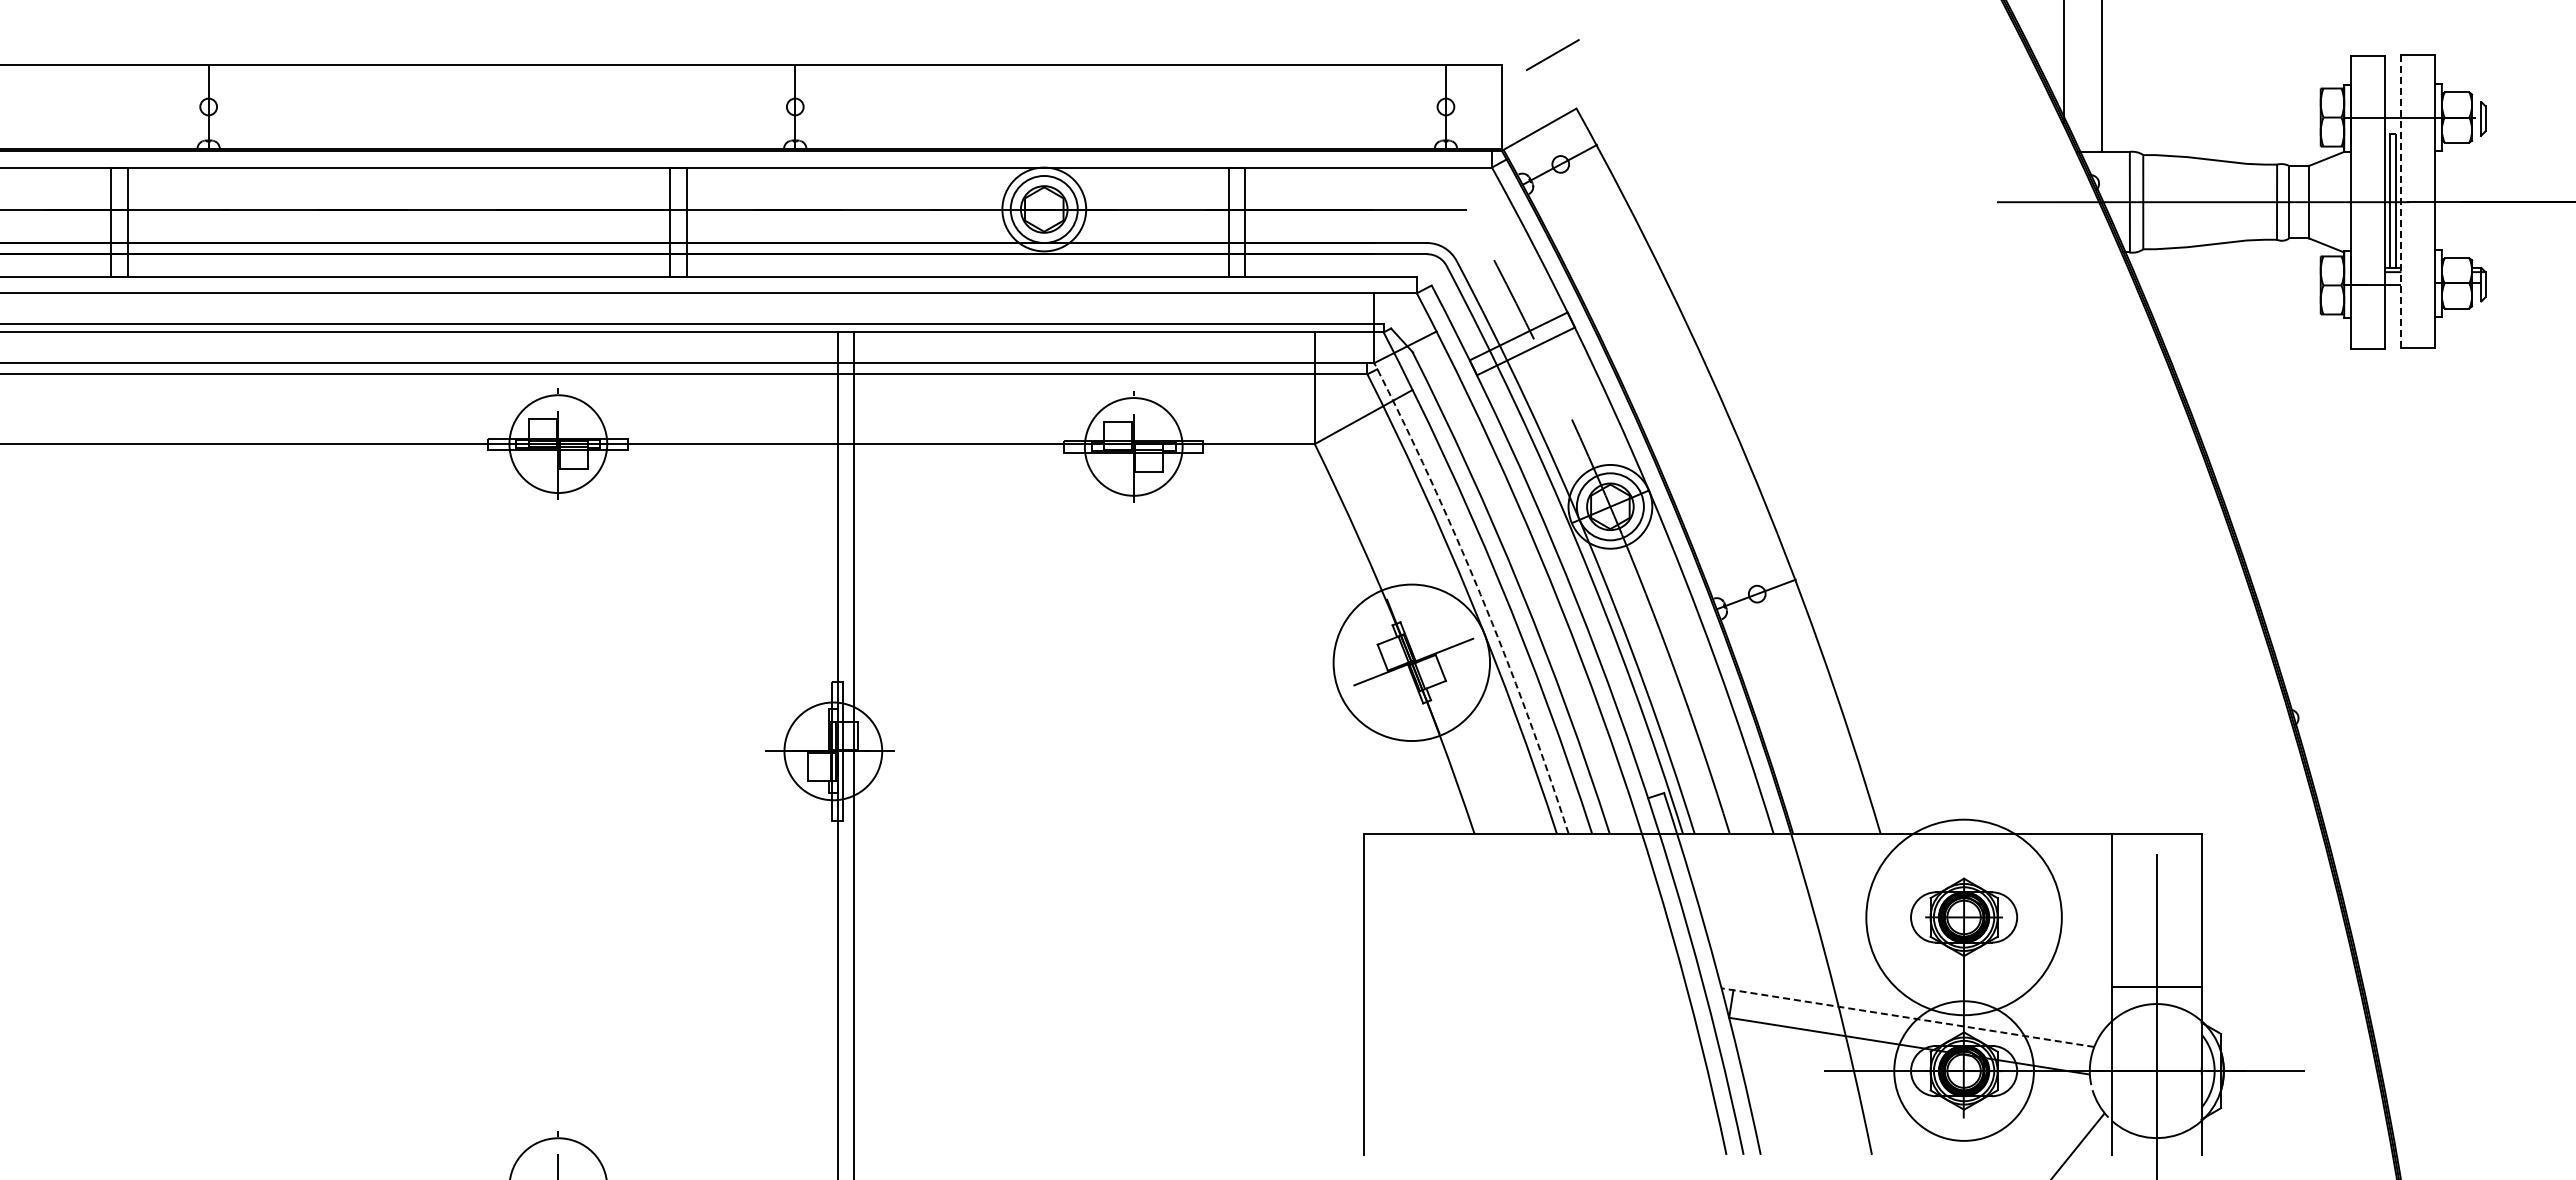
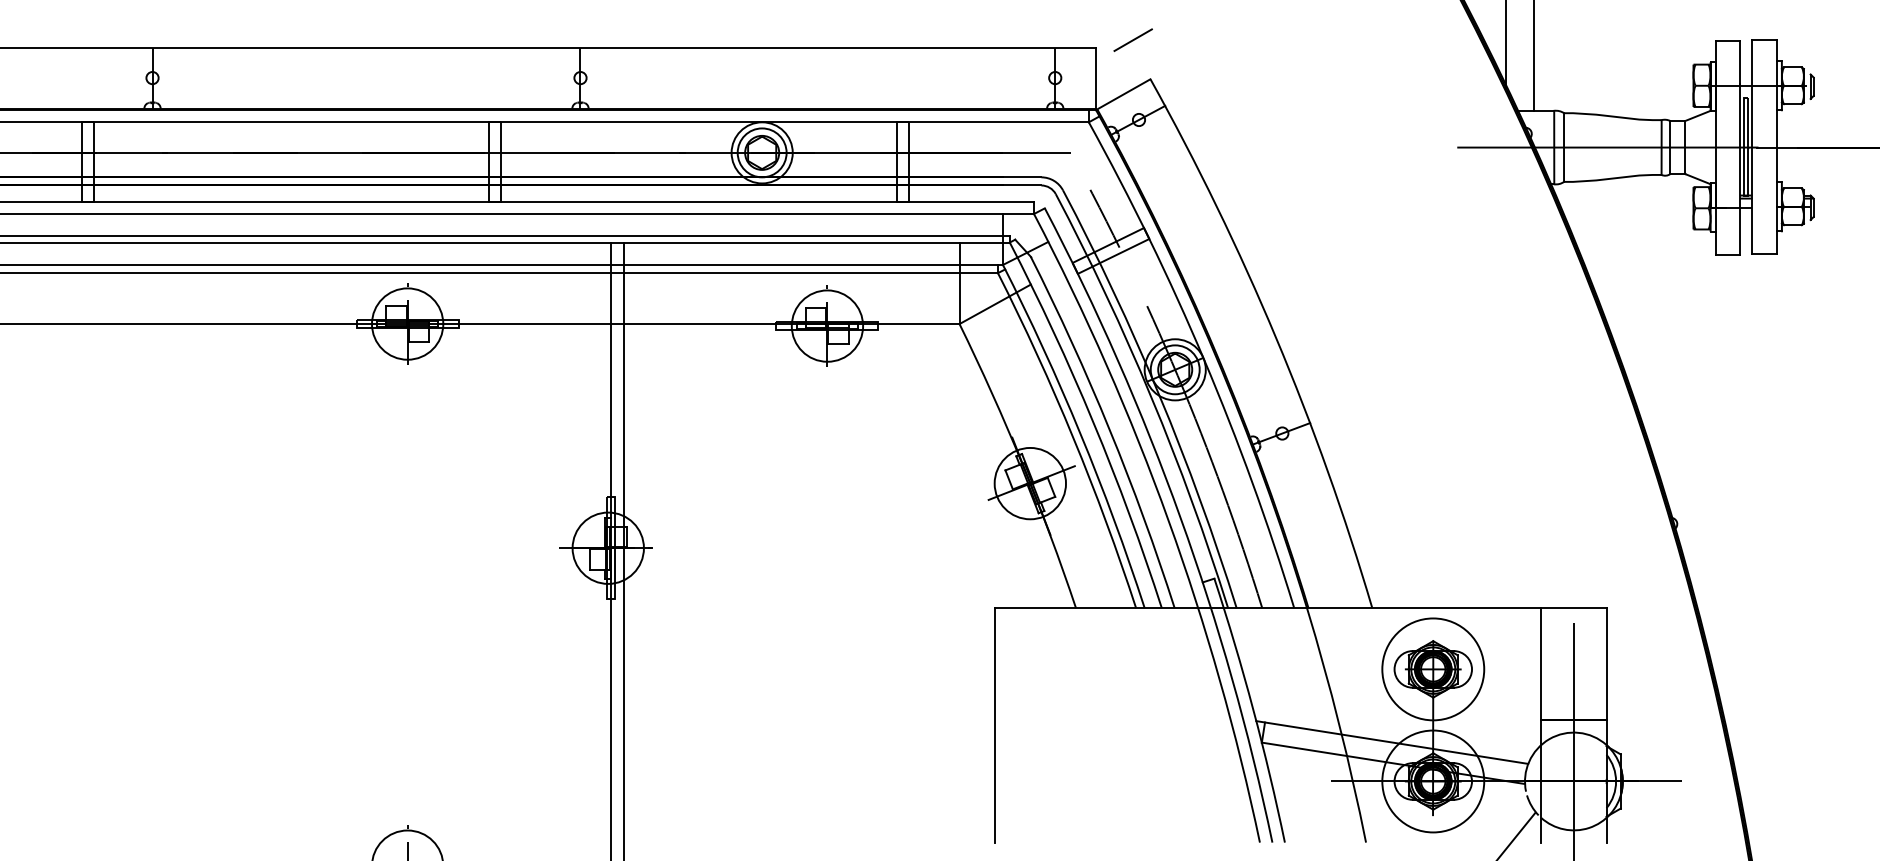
line: (2401, 201) -> (1752, 147), dashed -> solid
arc: (1480, 594) -> (1080, 433), dashed -> solid
circle: (1411, 662) -> (1030, 483), size x0.62
circle: (1963, 917) -> (1432, 669), size x0.71
line: (1907, 1017) -> (1391, 742), dashed -> solid

